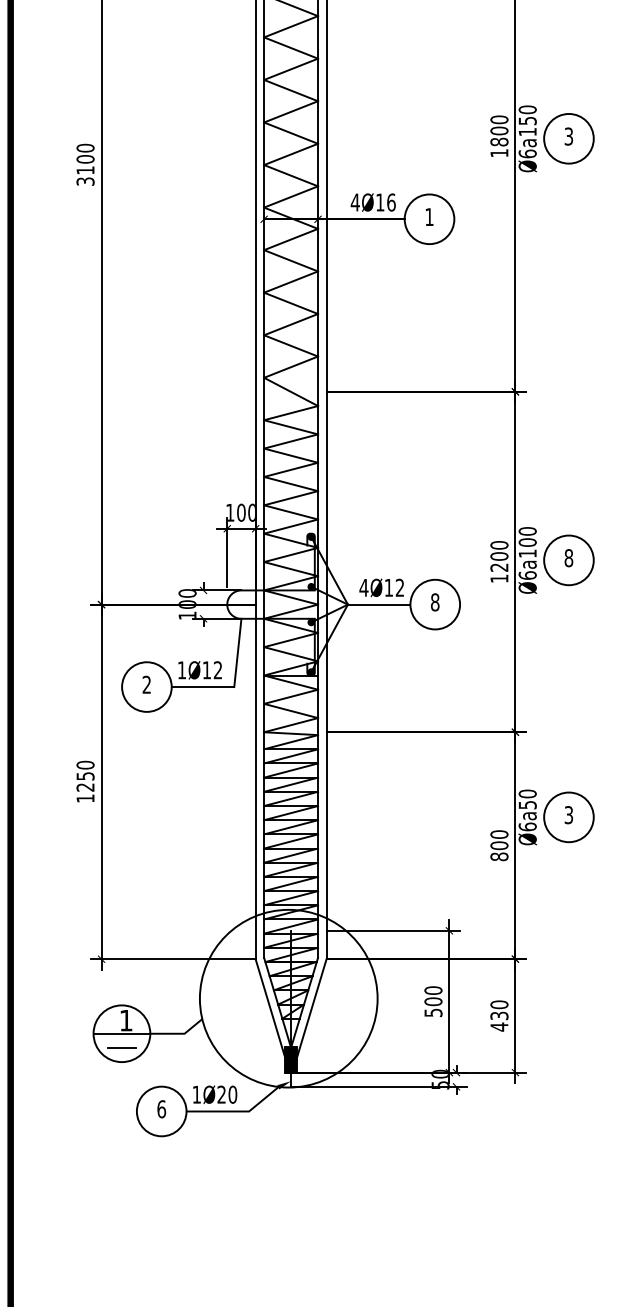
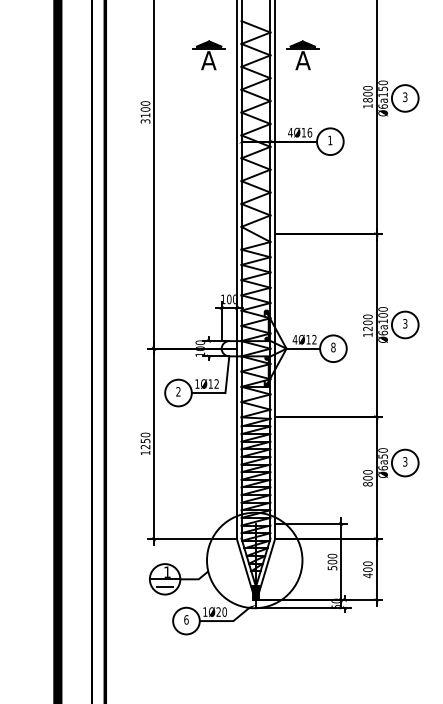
part: (202, 58) -> (208, 55), added
part: (377, 58) -> (302, 55), added
text: (569, 557) -> (405, 323), 8 -> 3
text: (498, 1015) -> (367, 569), 430 -> 400

